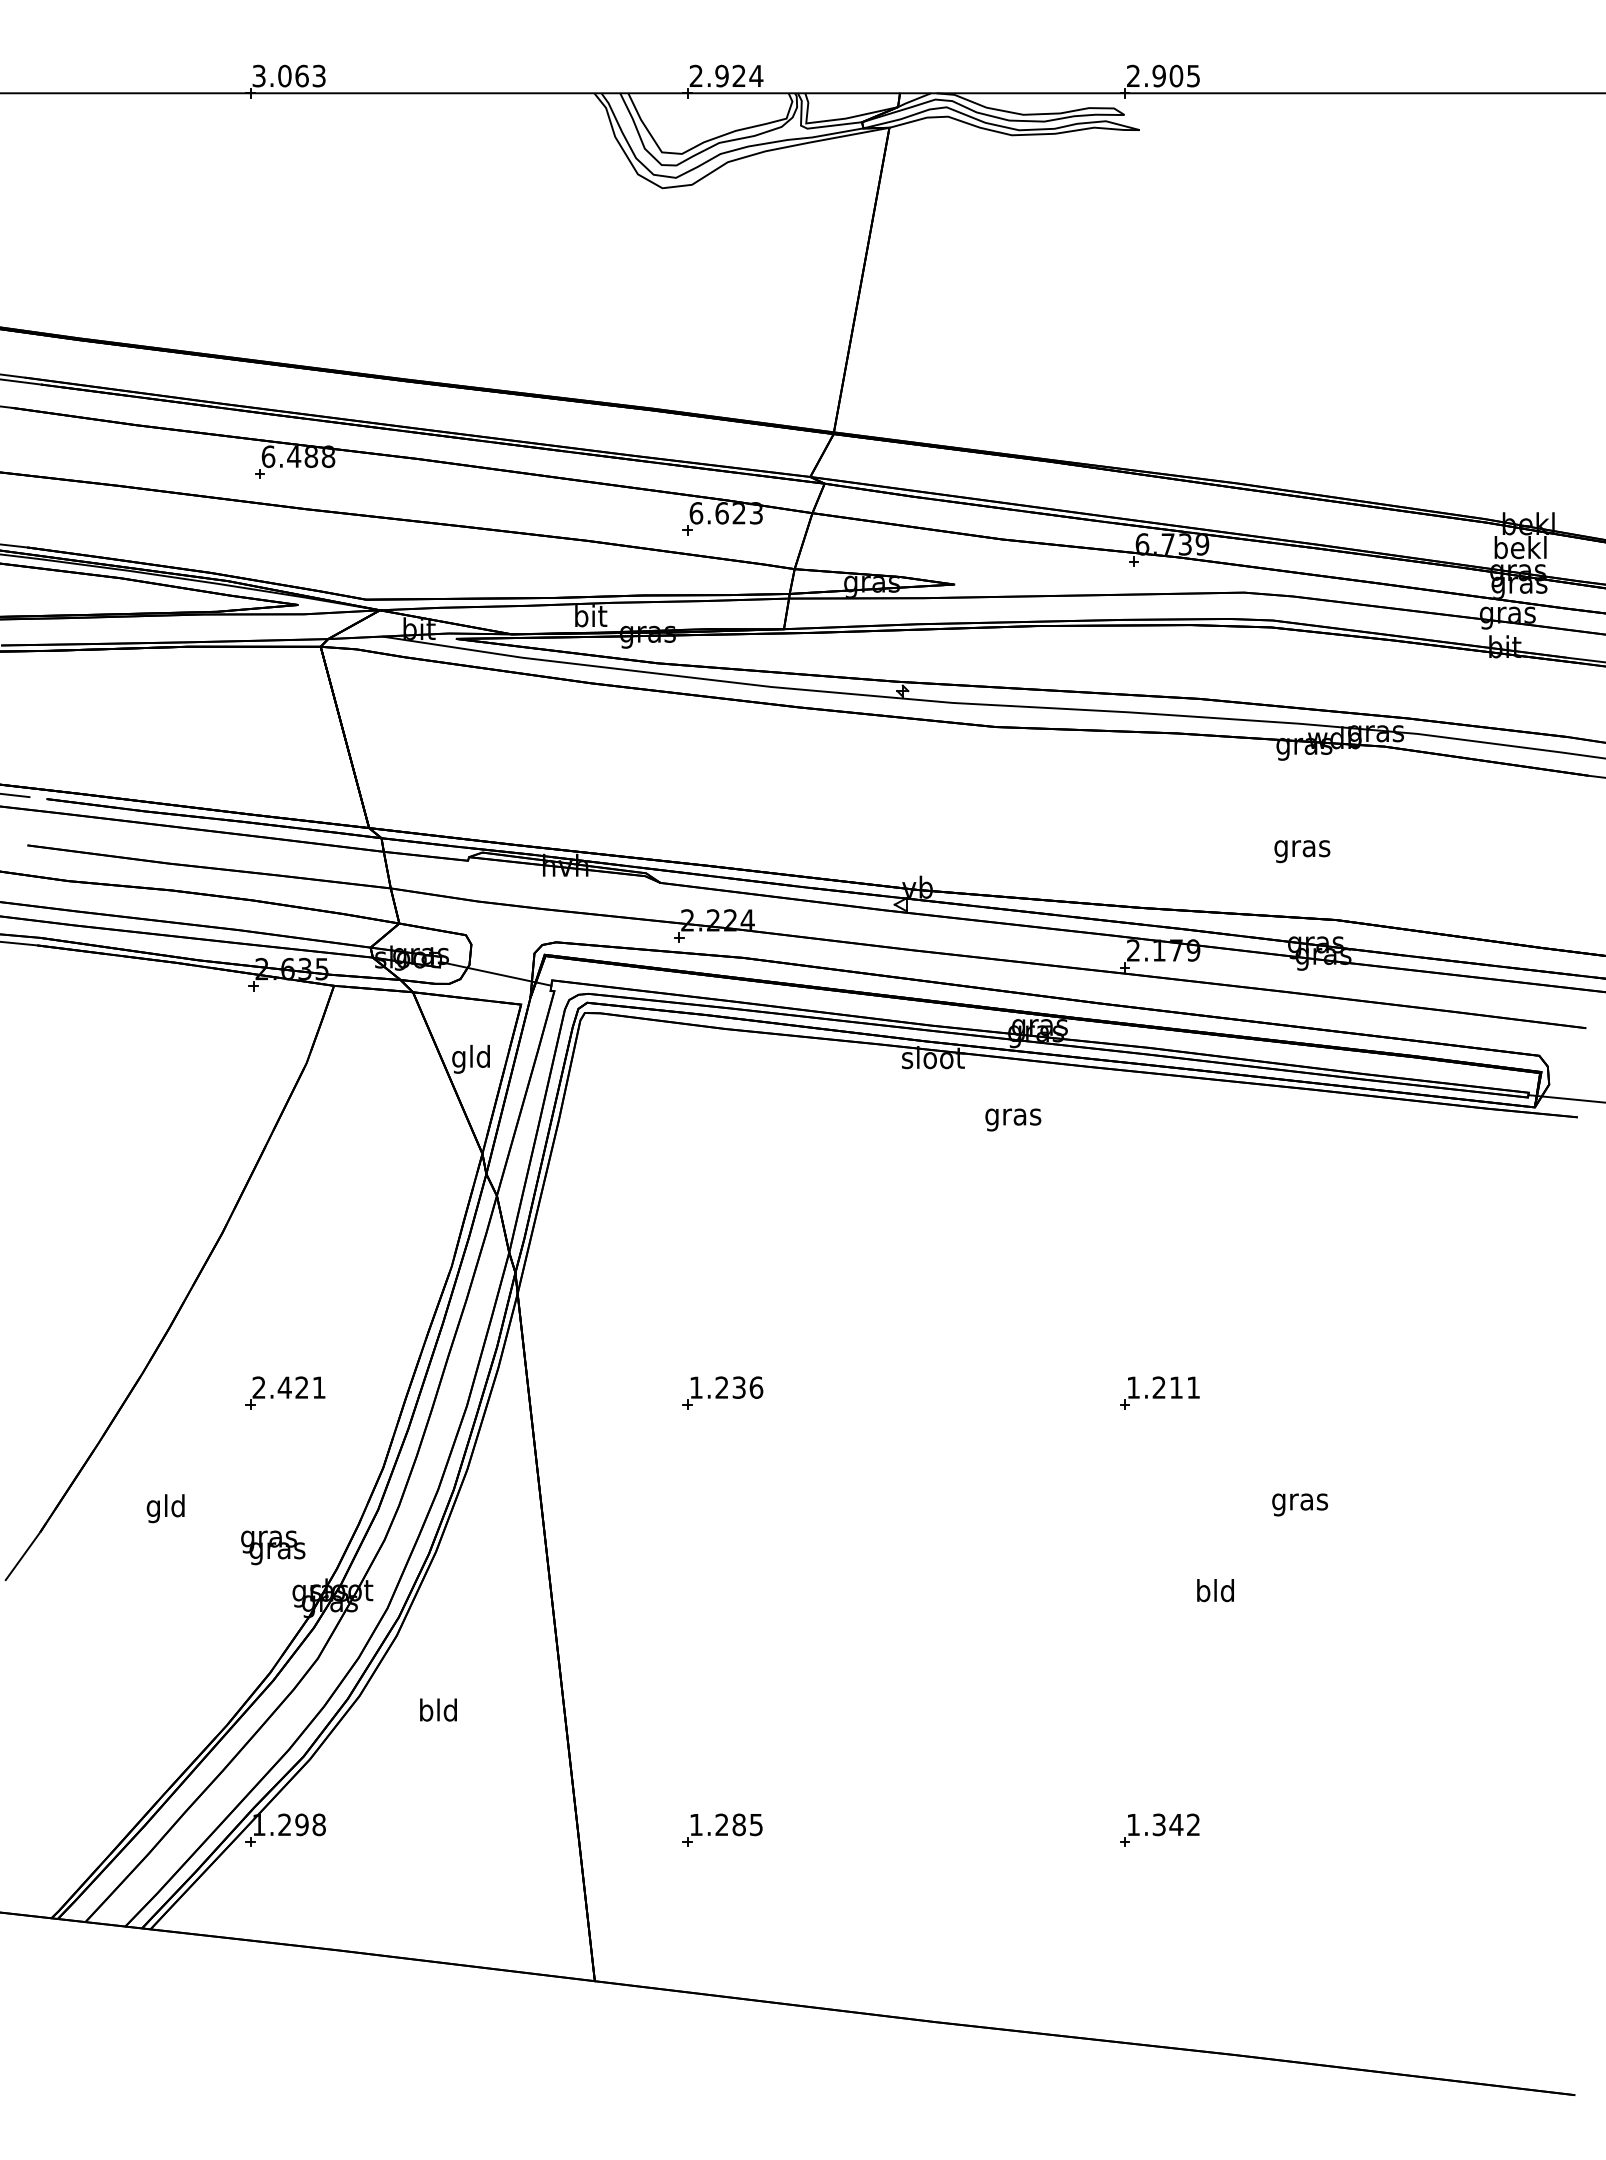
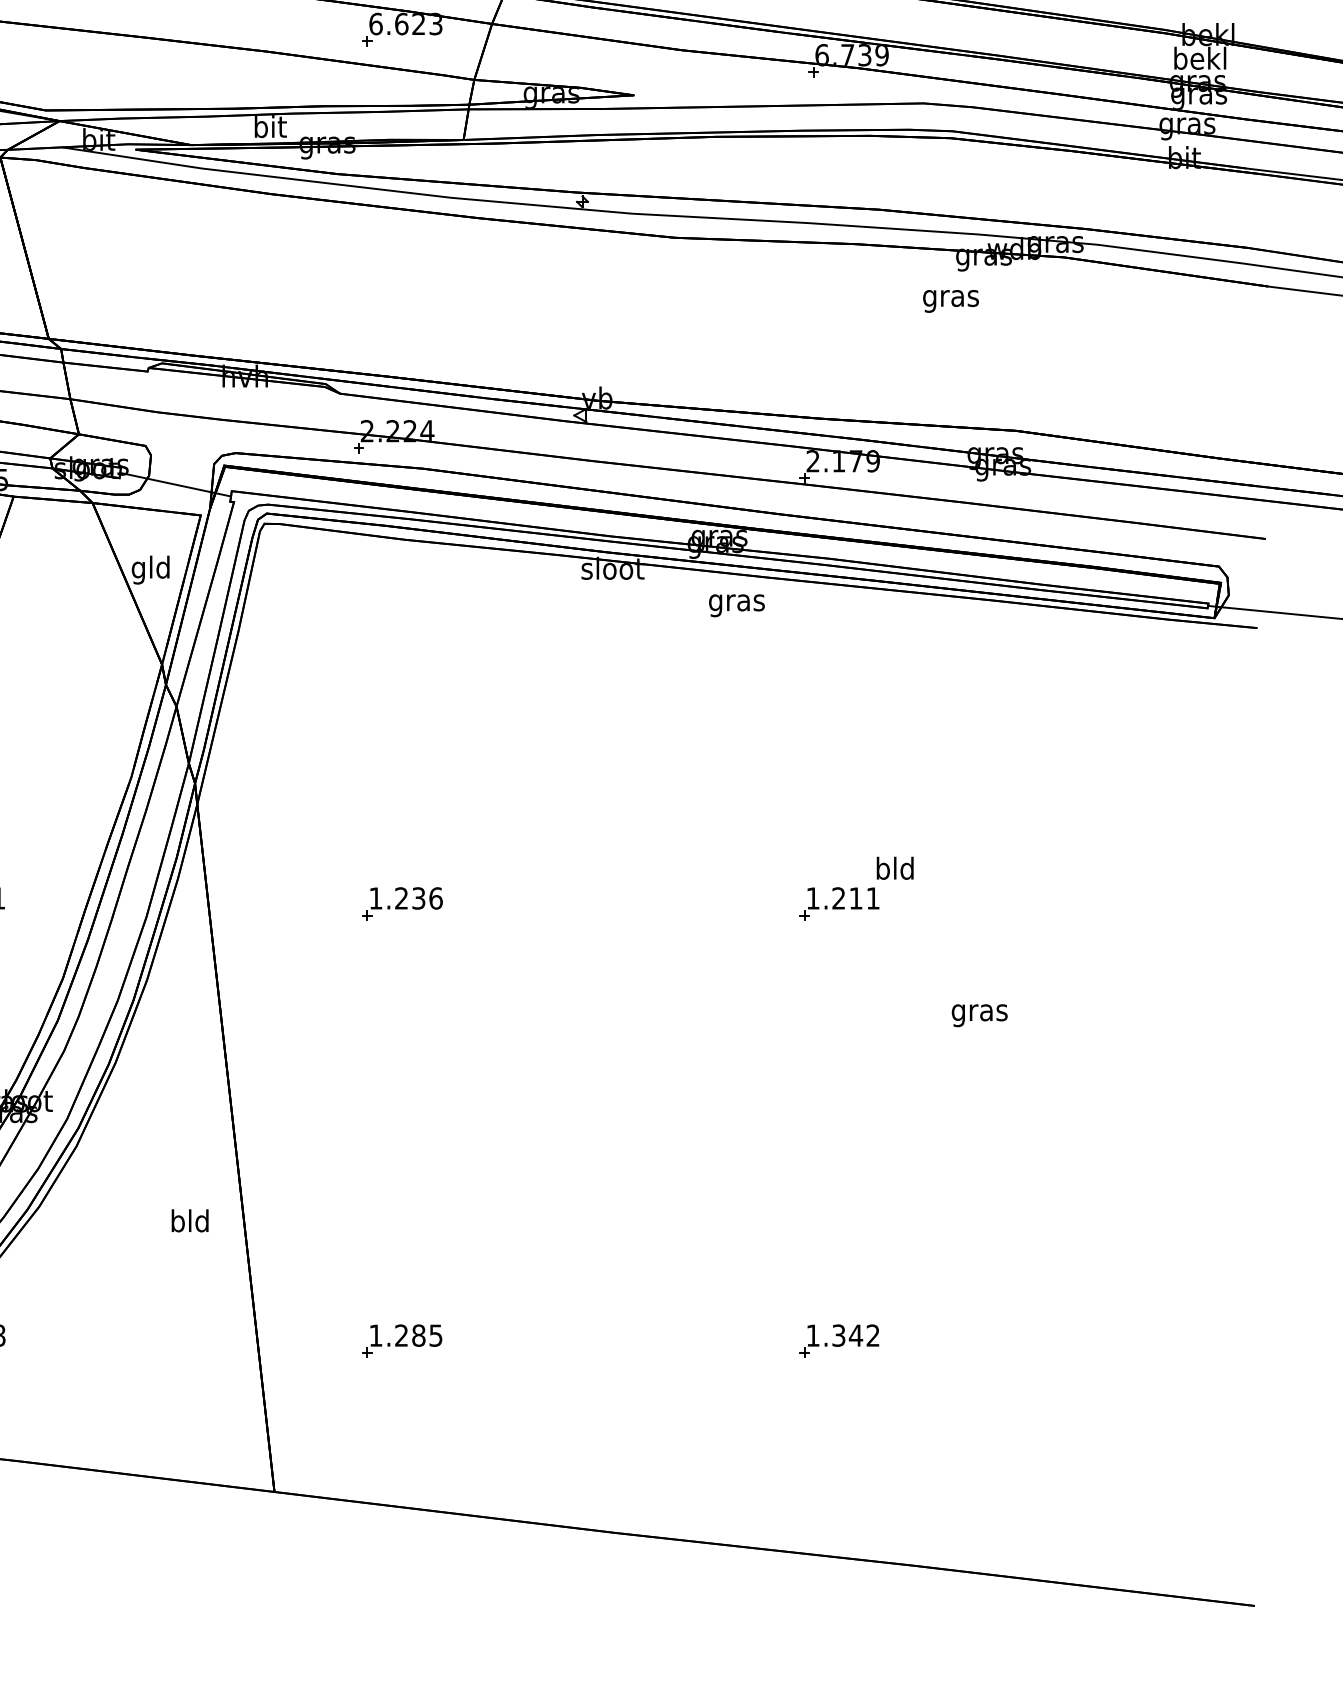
text: (1302, 851) -> (951, 301), moved
text: (1013, 1119) -> (737, 605), moved
text: (1215, 1590) -> (895, 868), moved
text: (438, 1709) -> (190, 1220), moved

